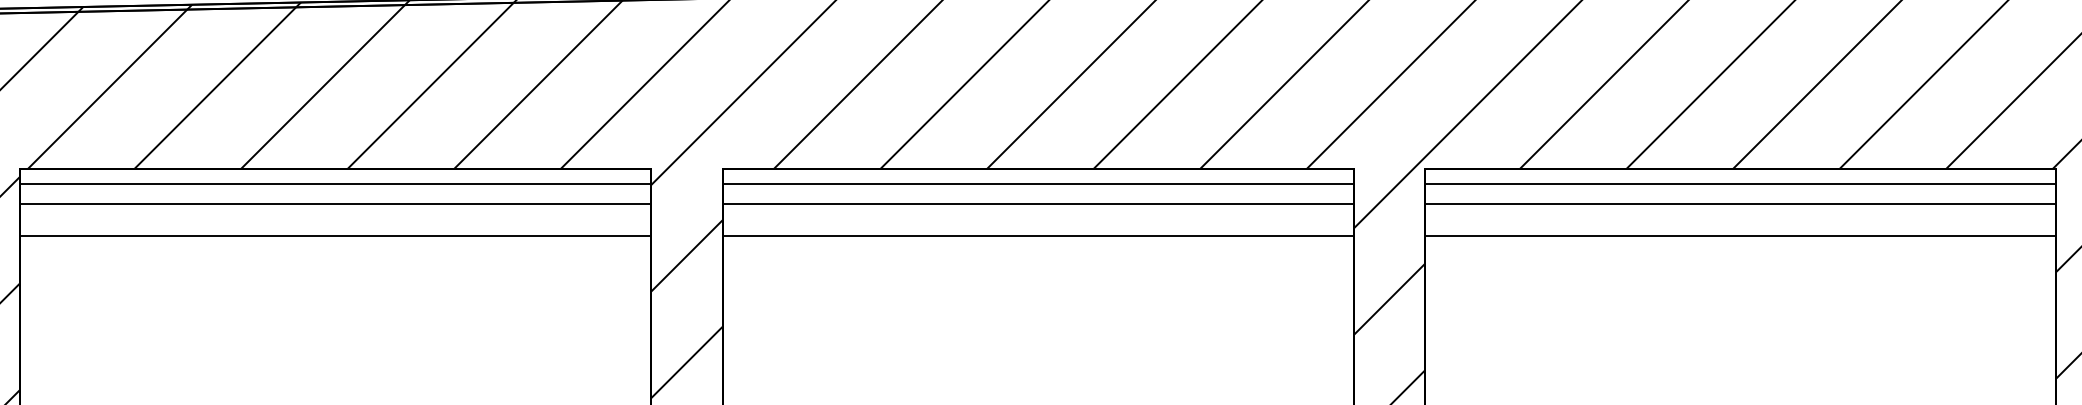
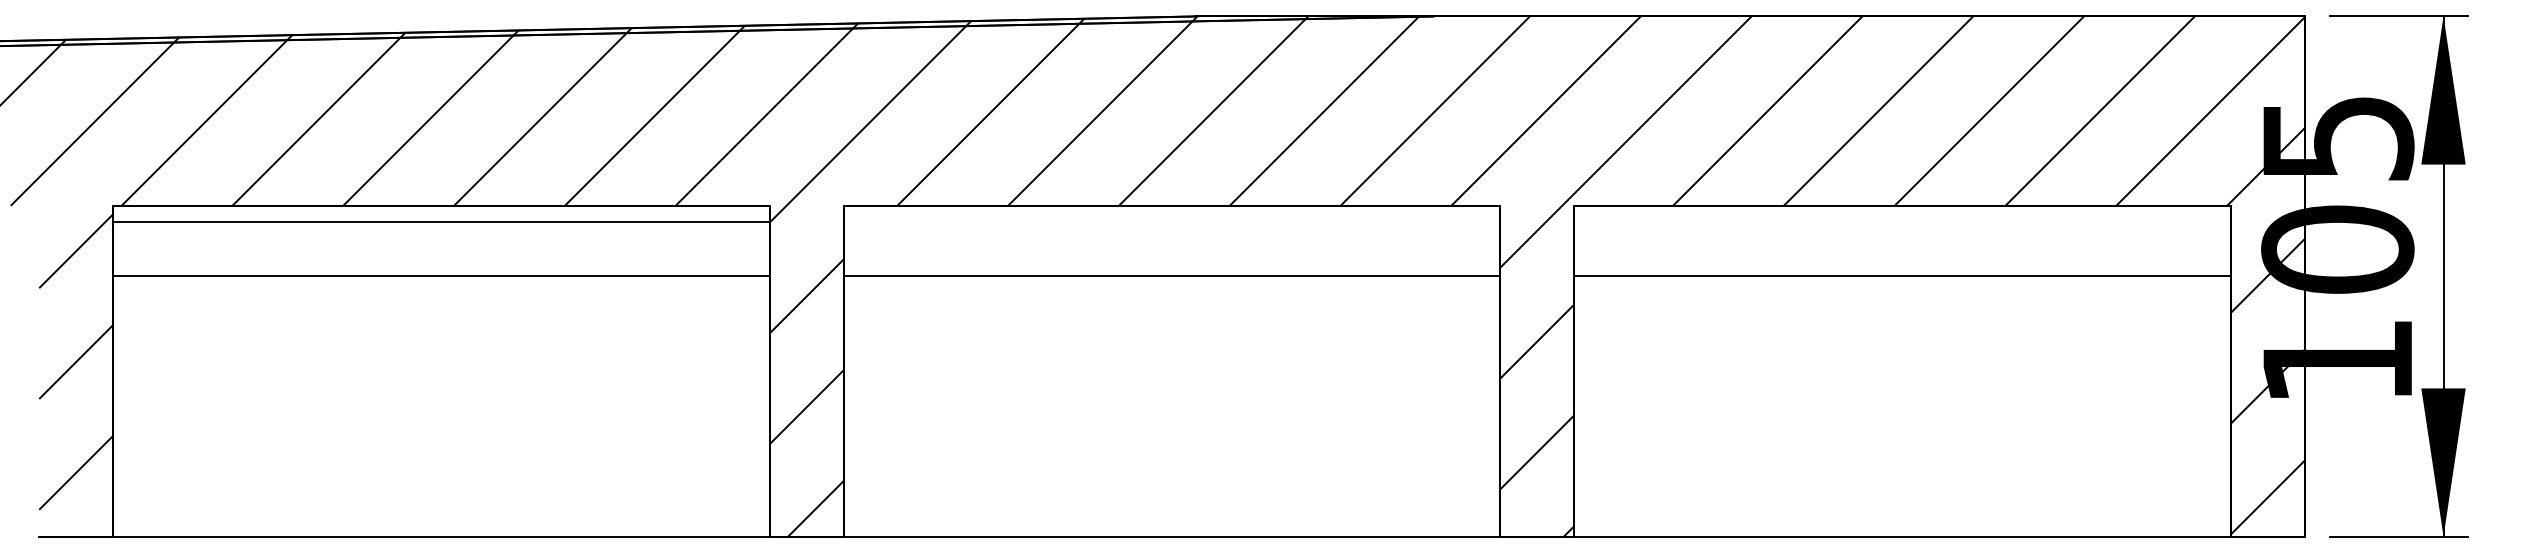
line: (1037, 183) -> (1171, 221), removed
line: (1740, 183) -> (1902, 221), removed
line: (335, 203) -> (441, 241), removed
line: (1037, 203) -> (1171, 241), removed
line: (1740, 203) -> (1902, 241), removed

